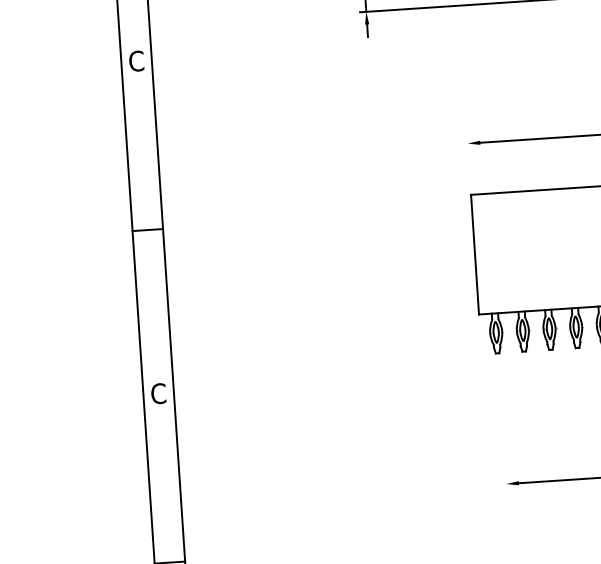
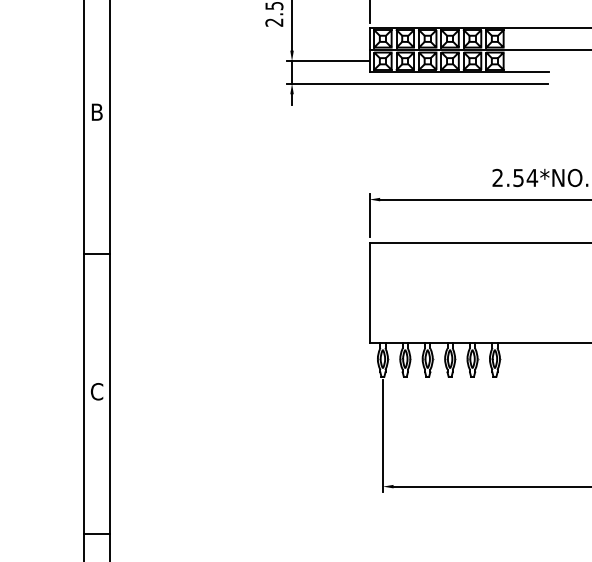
text: (135, 61) -> (96, 112), C -> B
line: (468, 162) -> (369, 215), added
line: (501, 423) -> (382, 435), added

